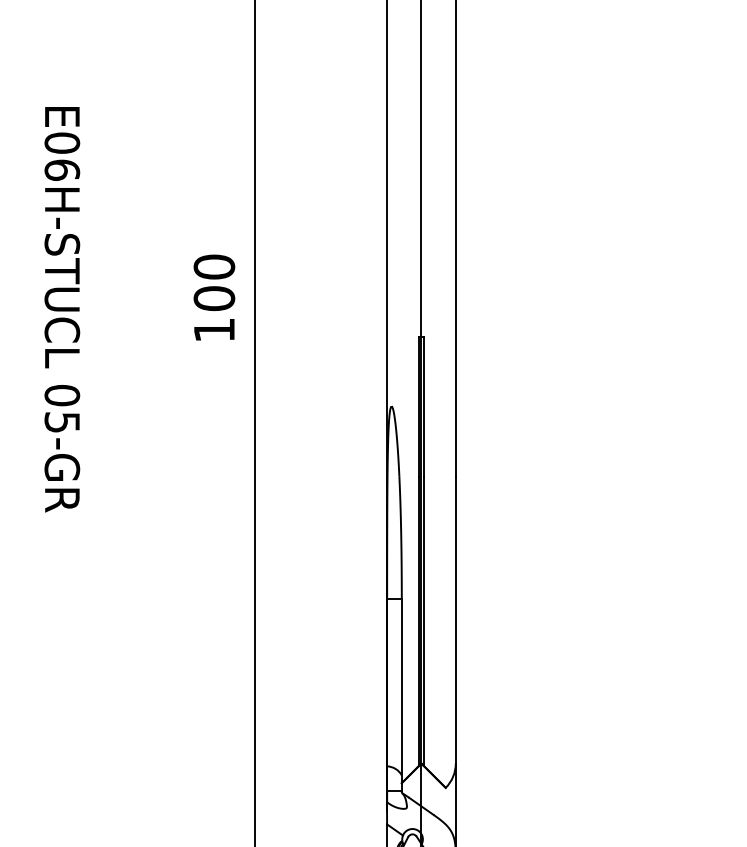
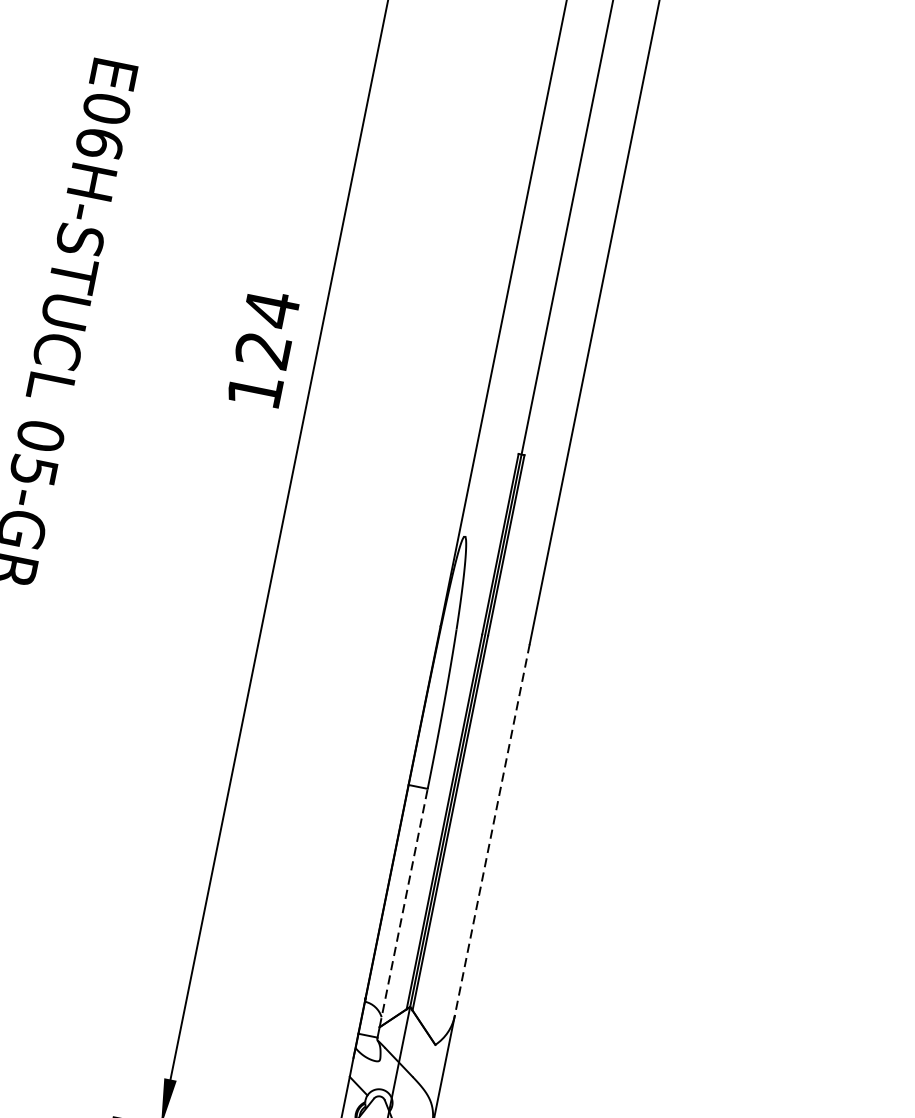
text: (214, 282) -> (267, 329), 100 -> 124
line: (455, 620) -> (491, 830), solid -> dashed
line: (401, 691) -> (403, 908), solid -> dashed

